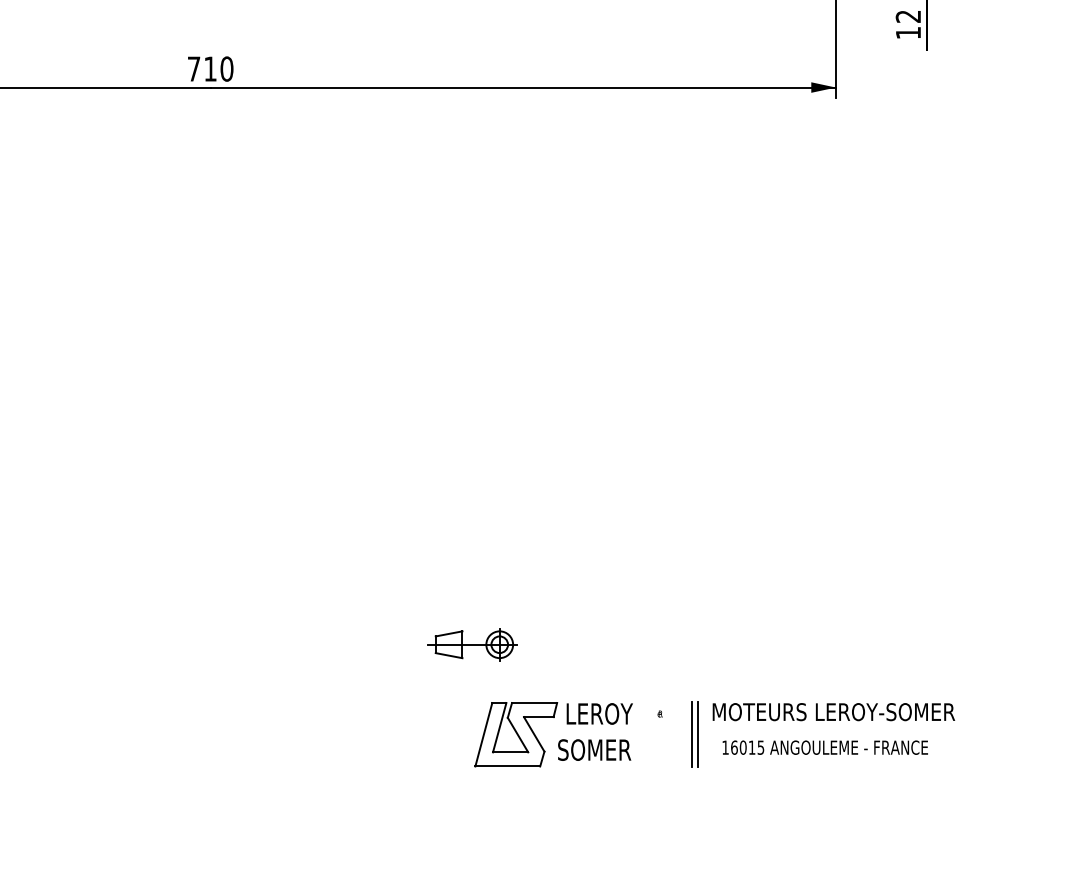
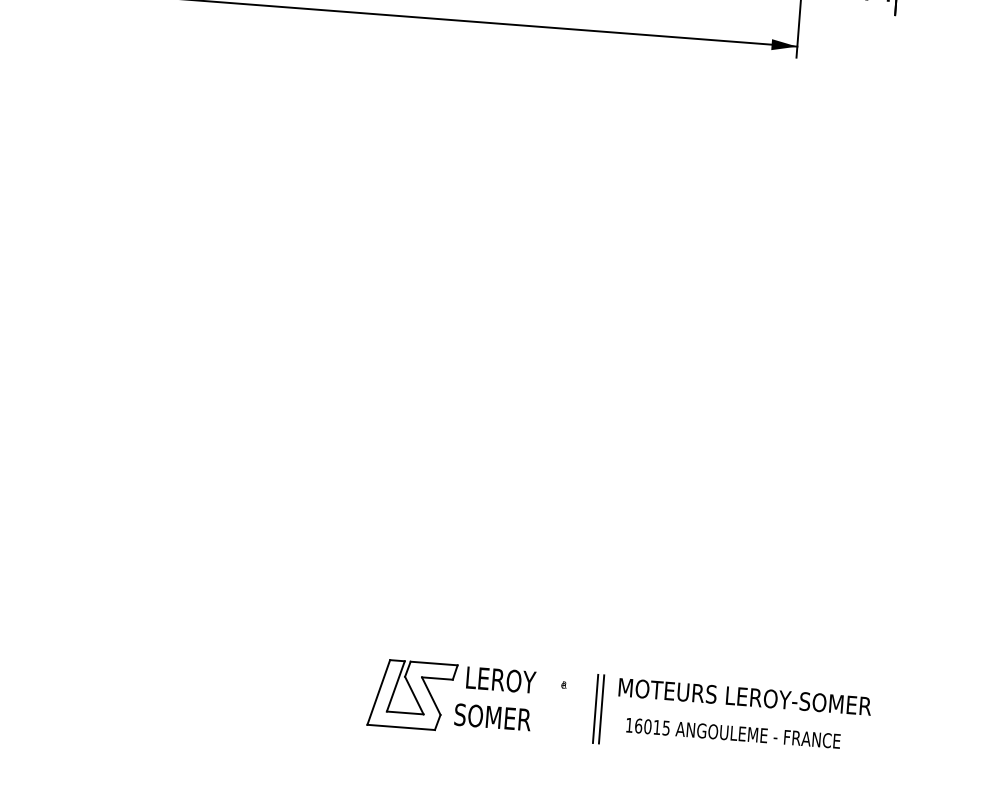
part: (472, 644) -> (374, 597), removed

